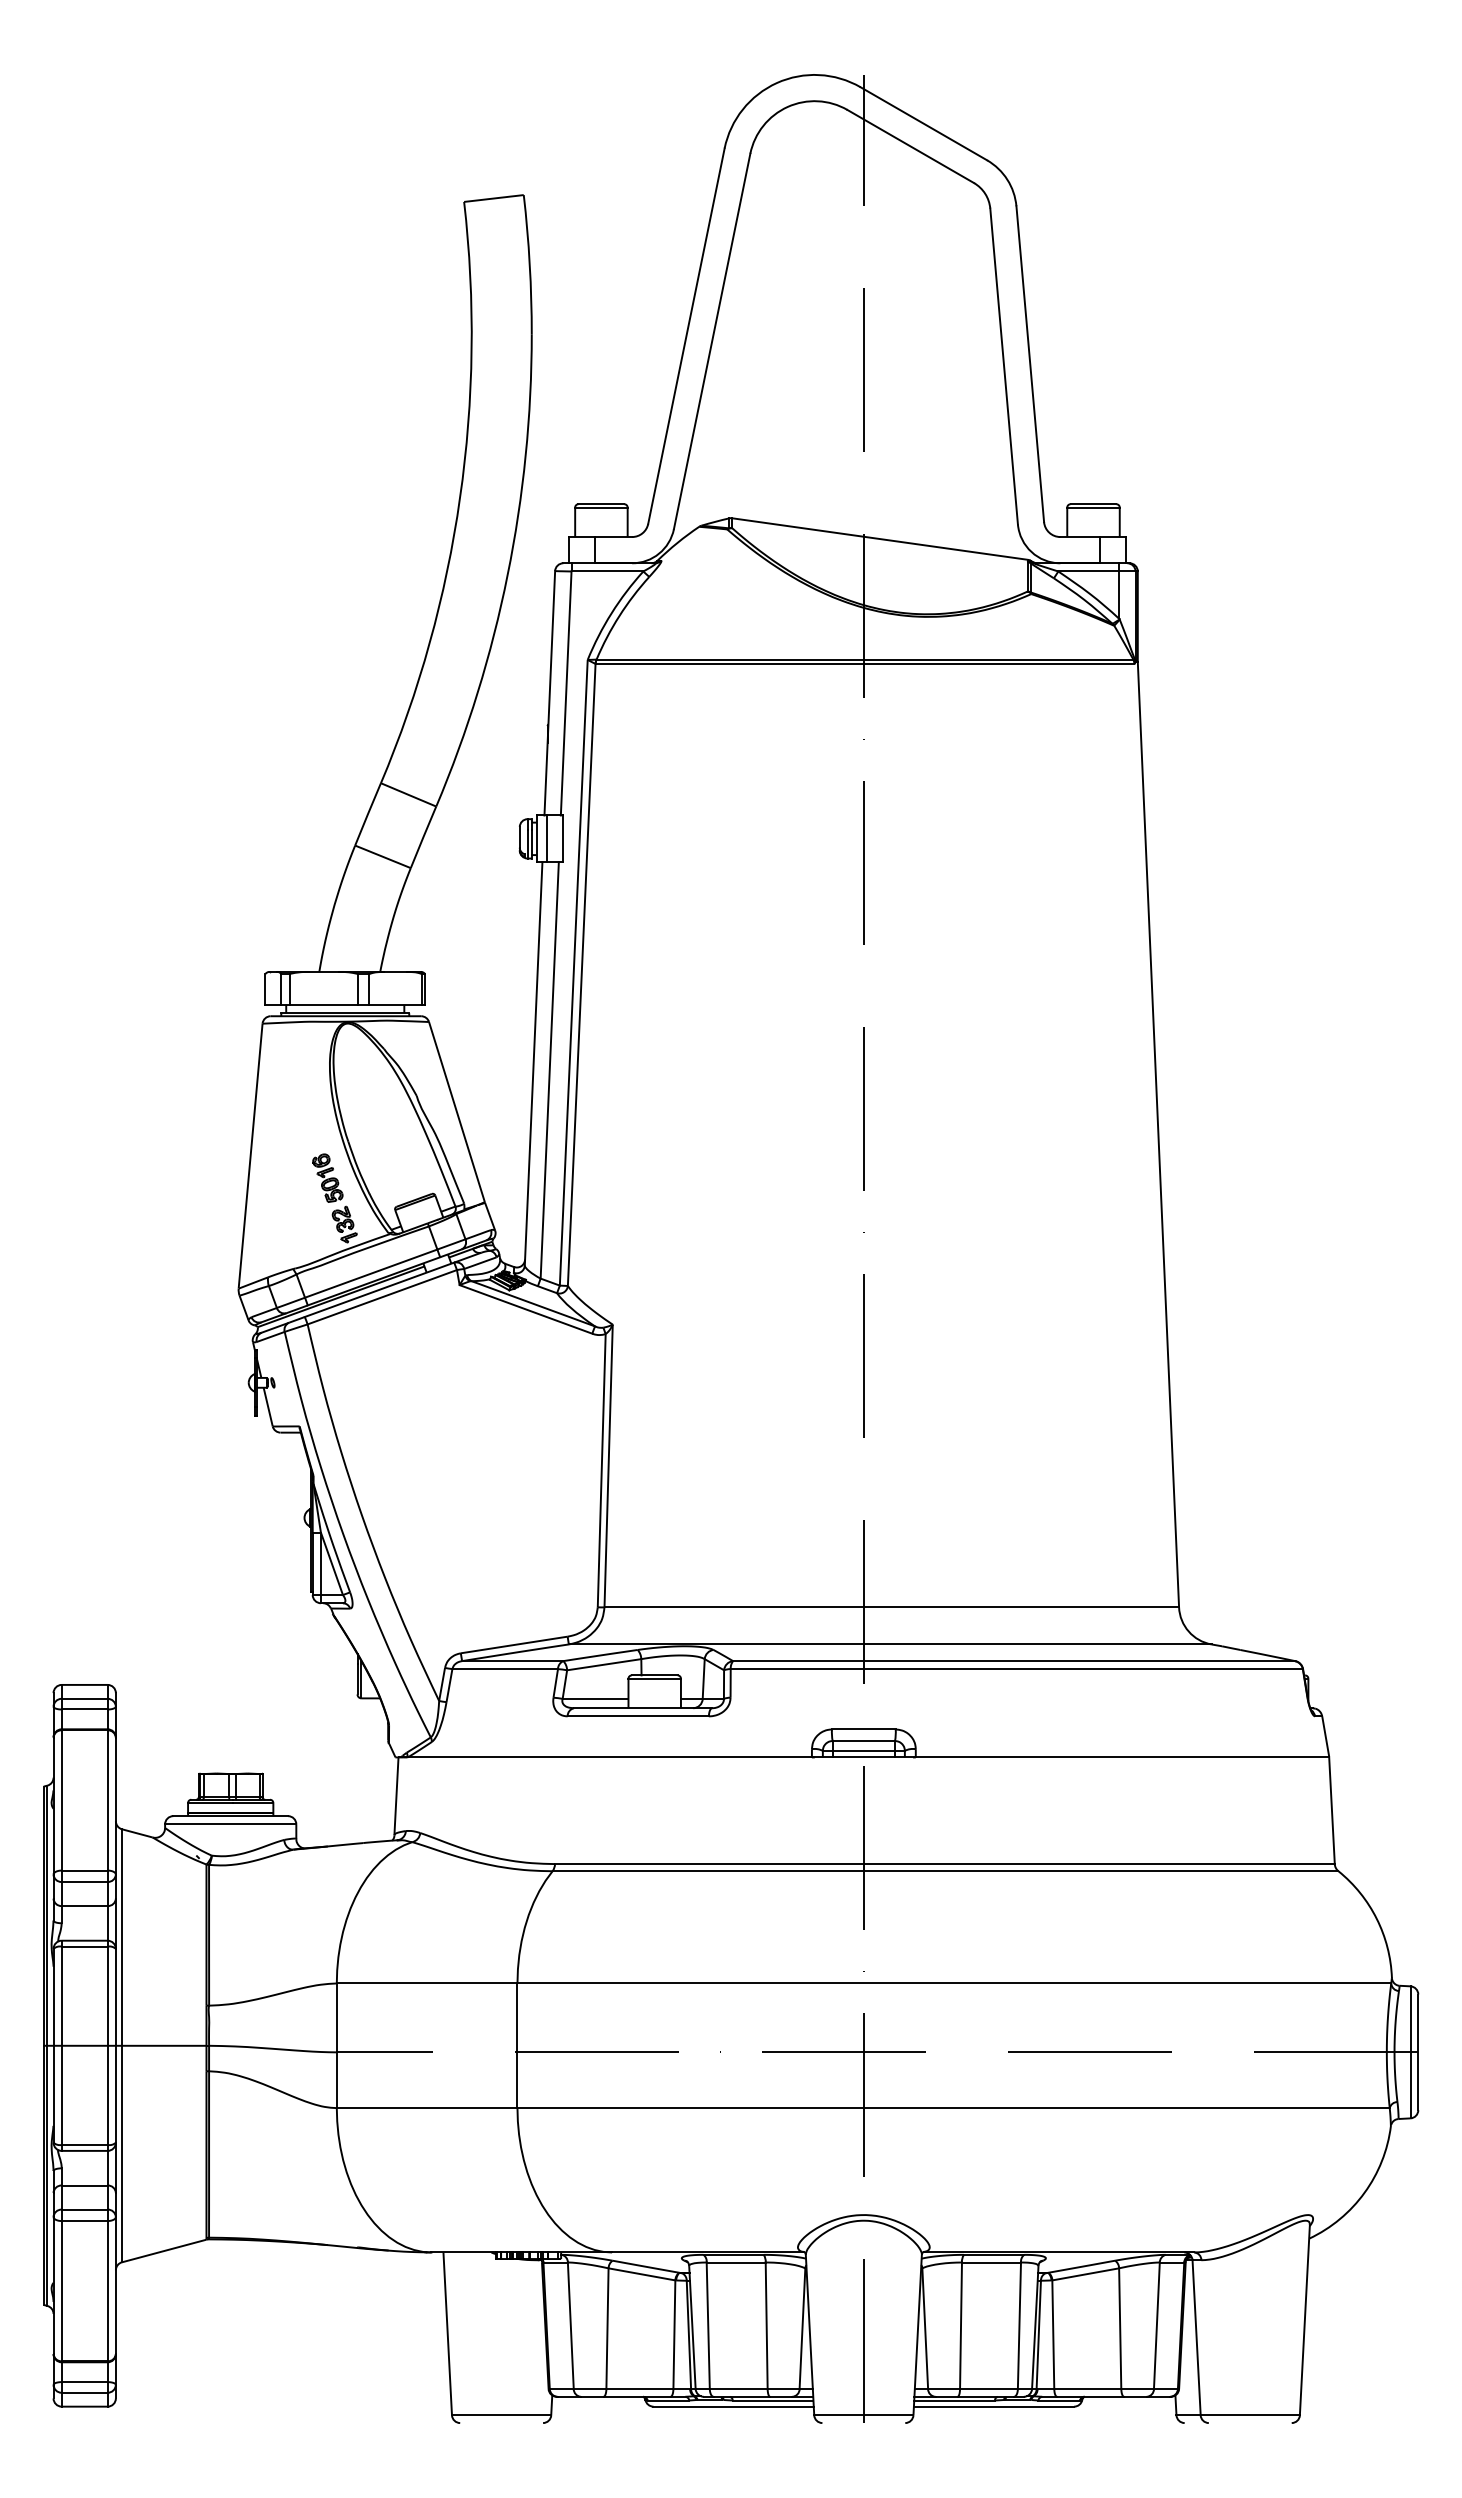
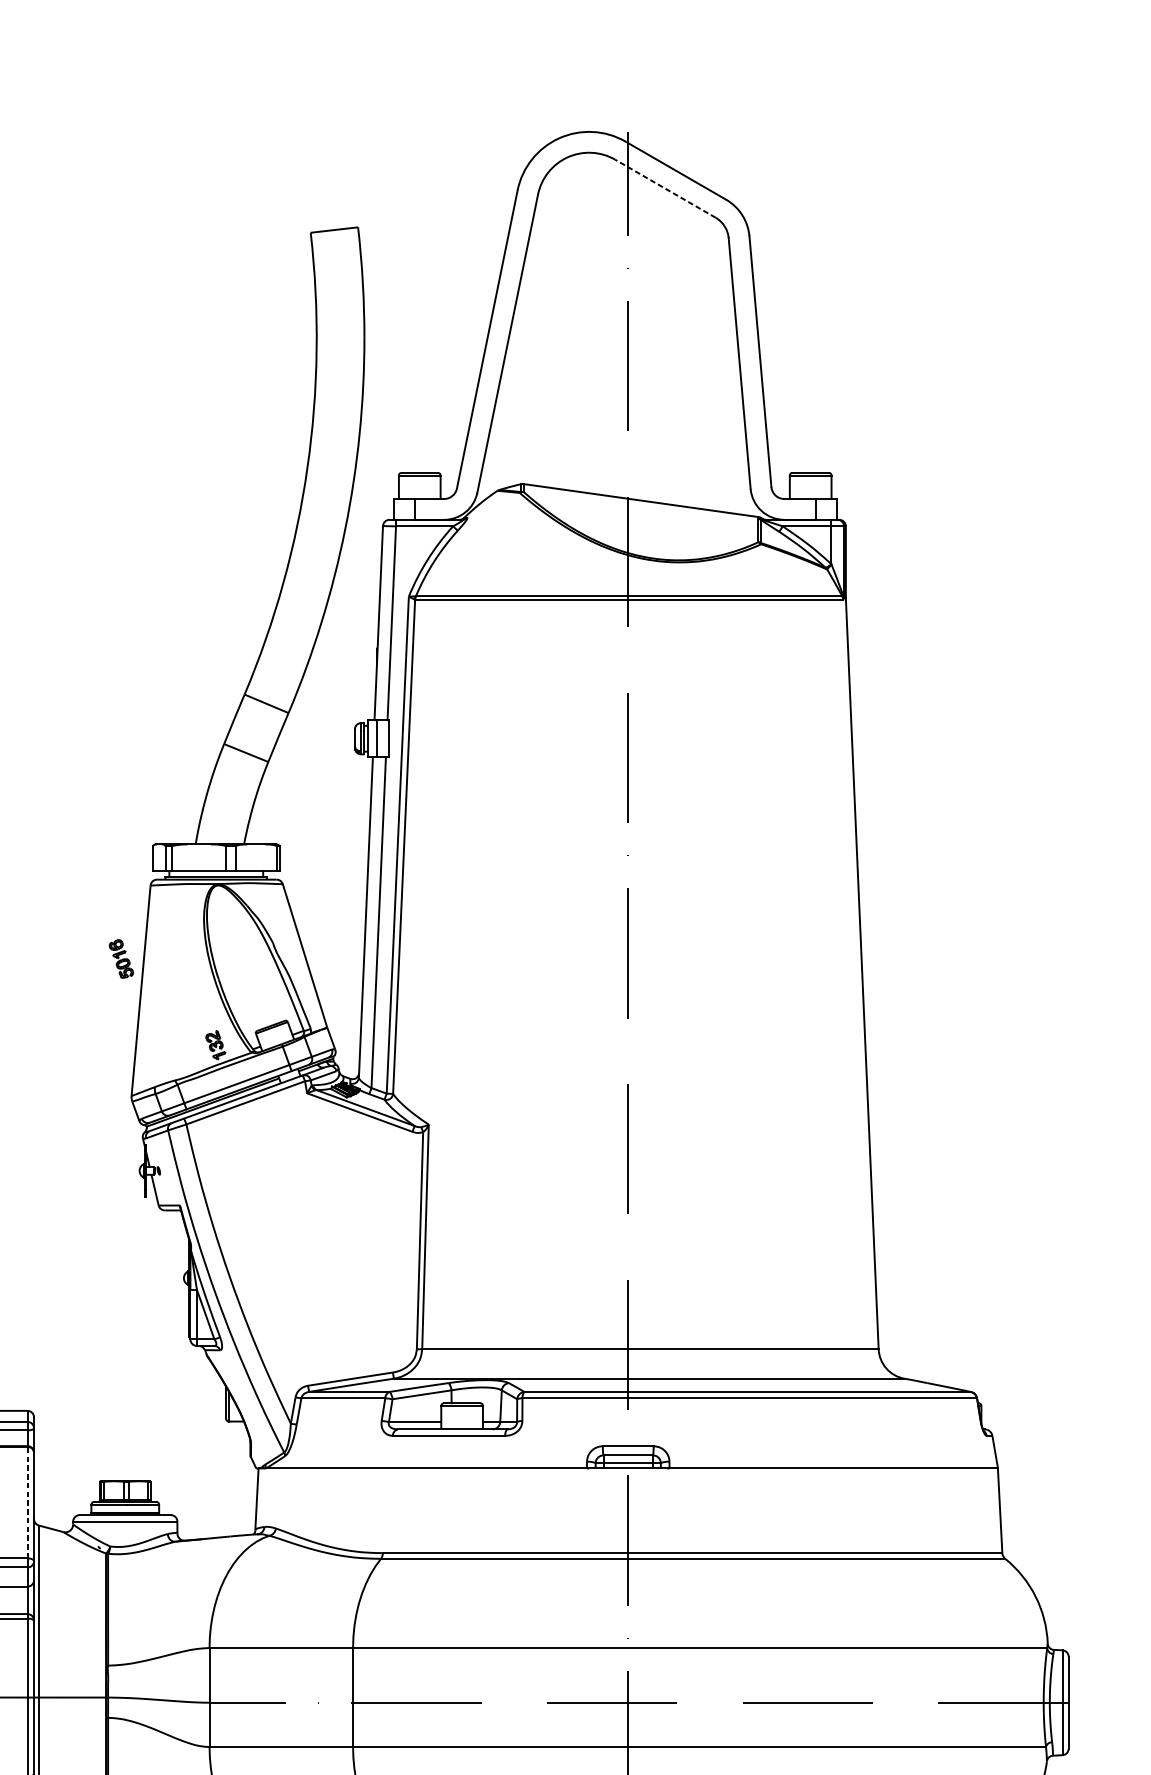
line: (910, 146) -> (665, 188), solid -> dashed
part: (327, 1177) -> (121, 958), moved
line: (107, 1799) -> (27, 1501), solid -> dashed

